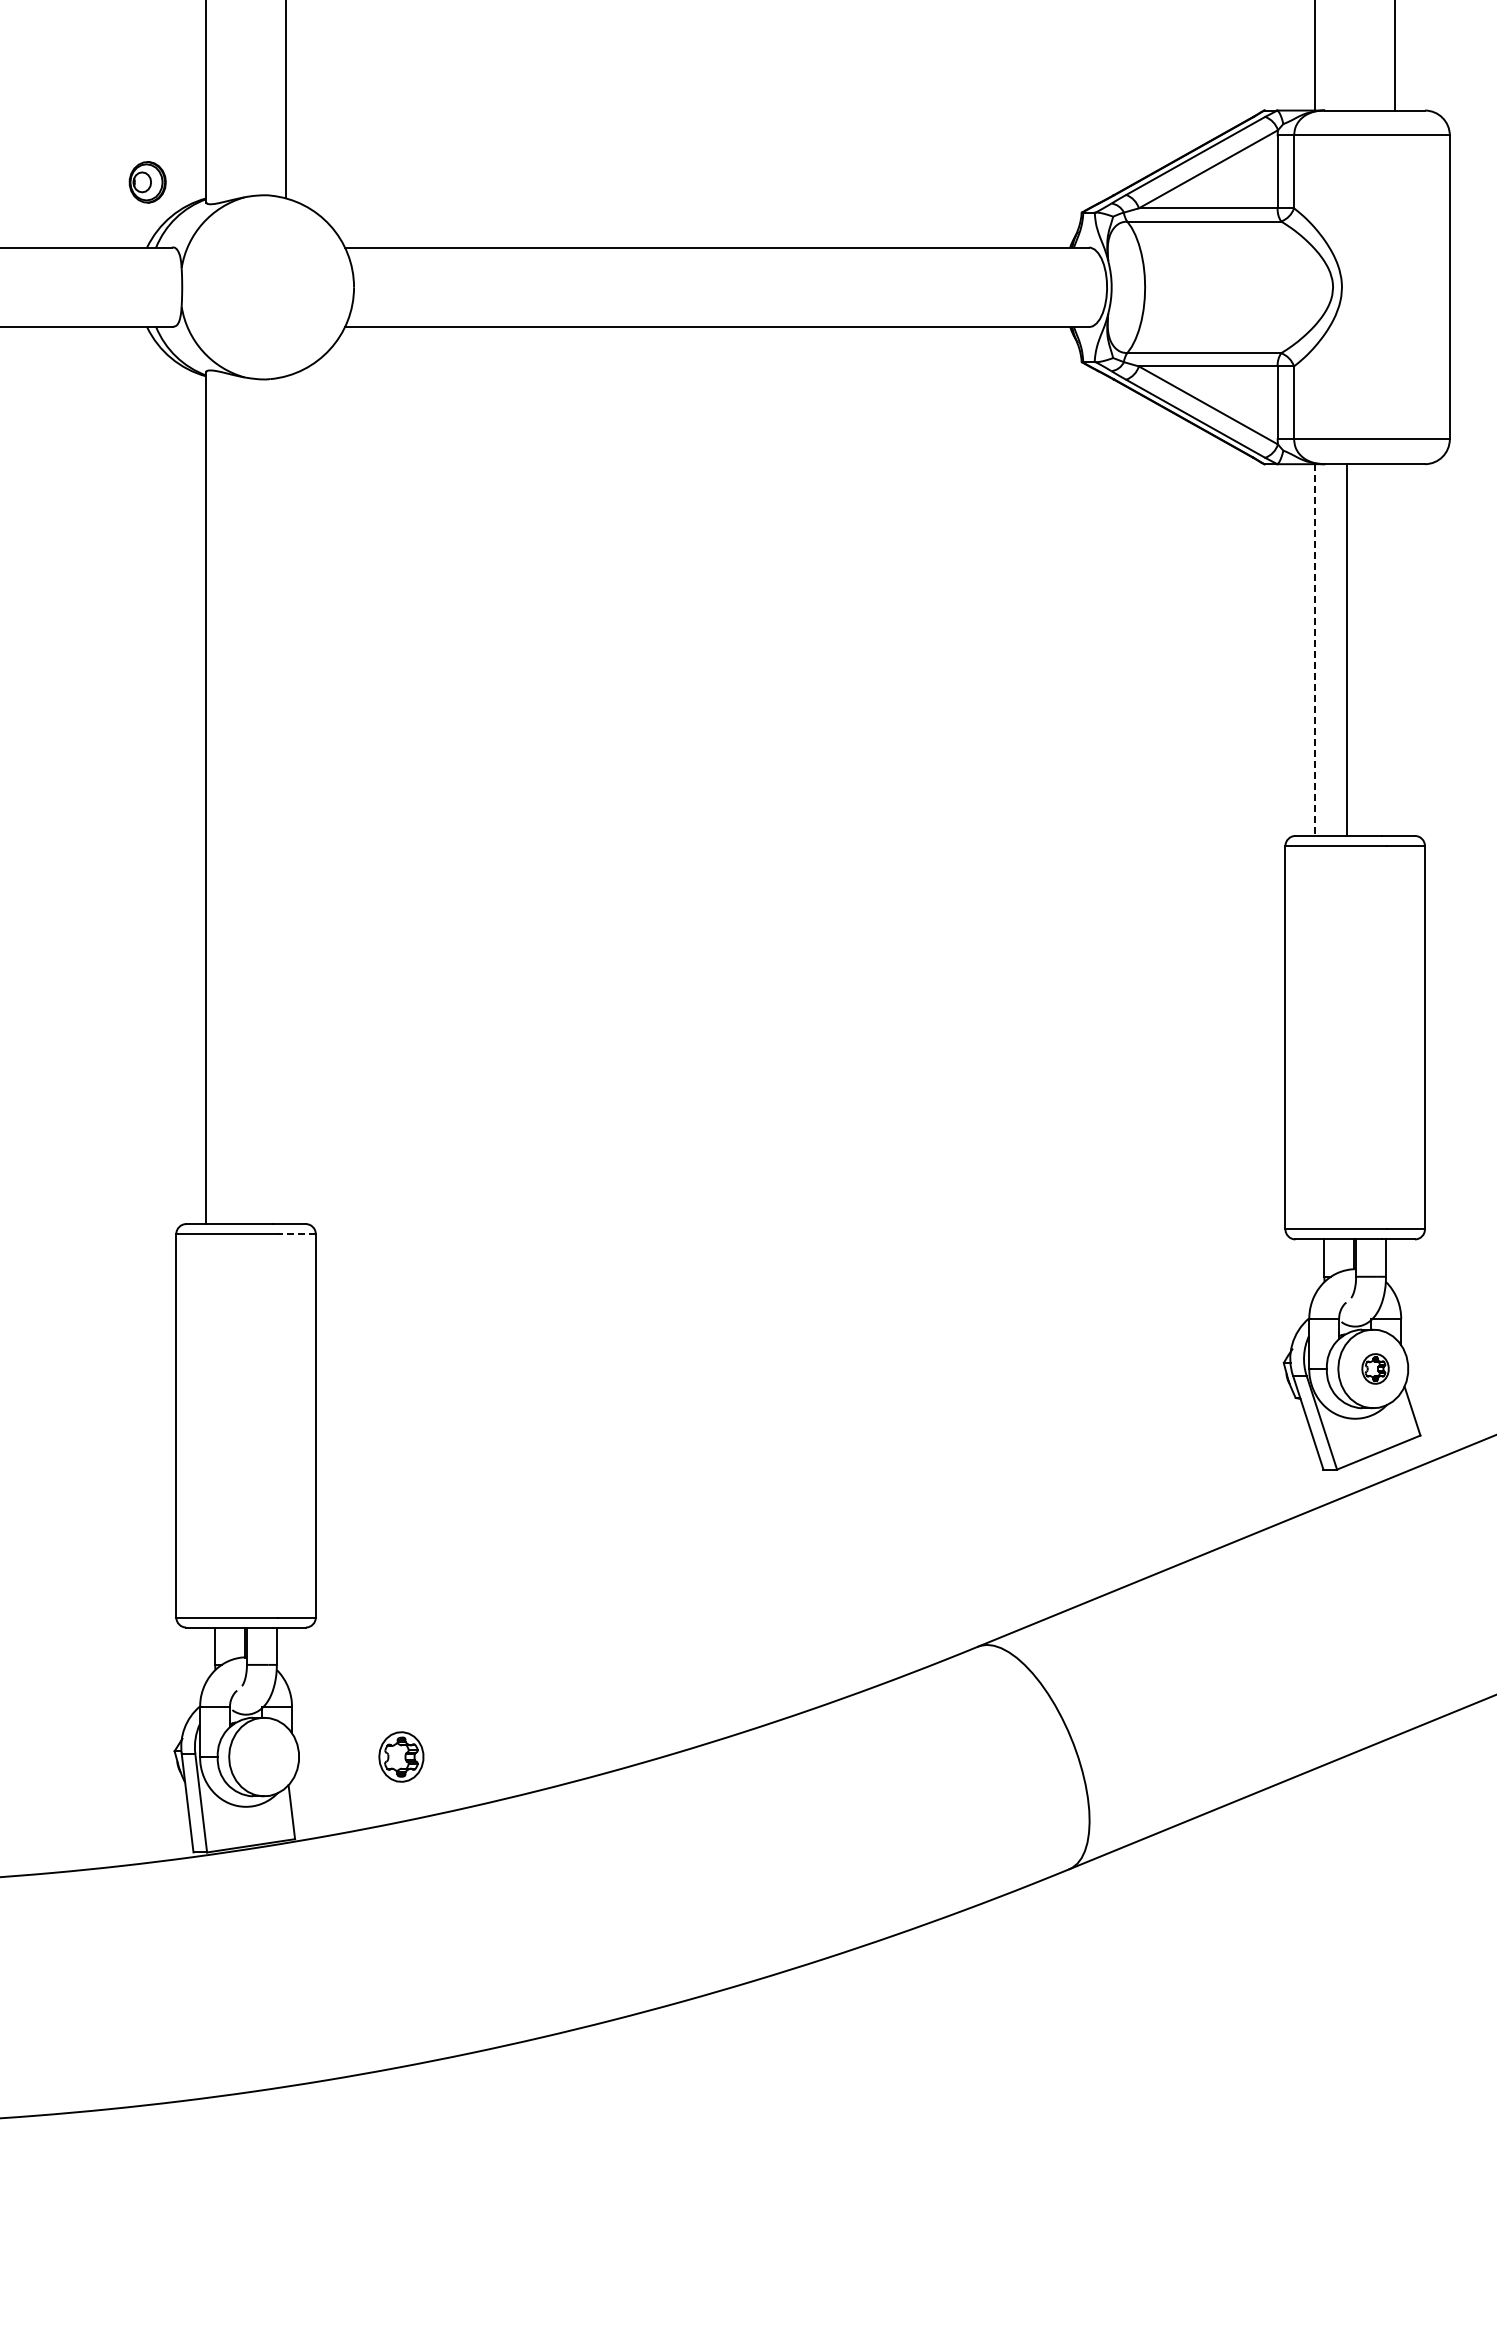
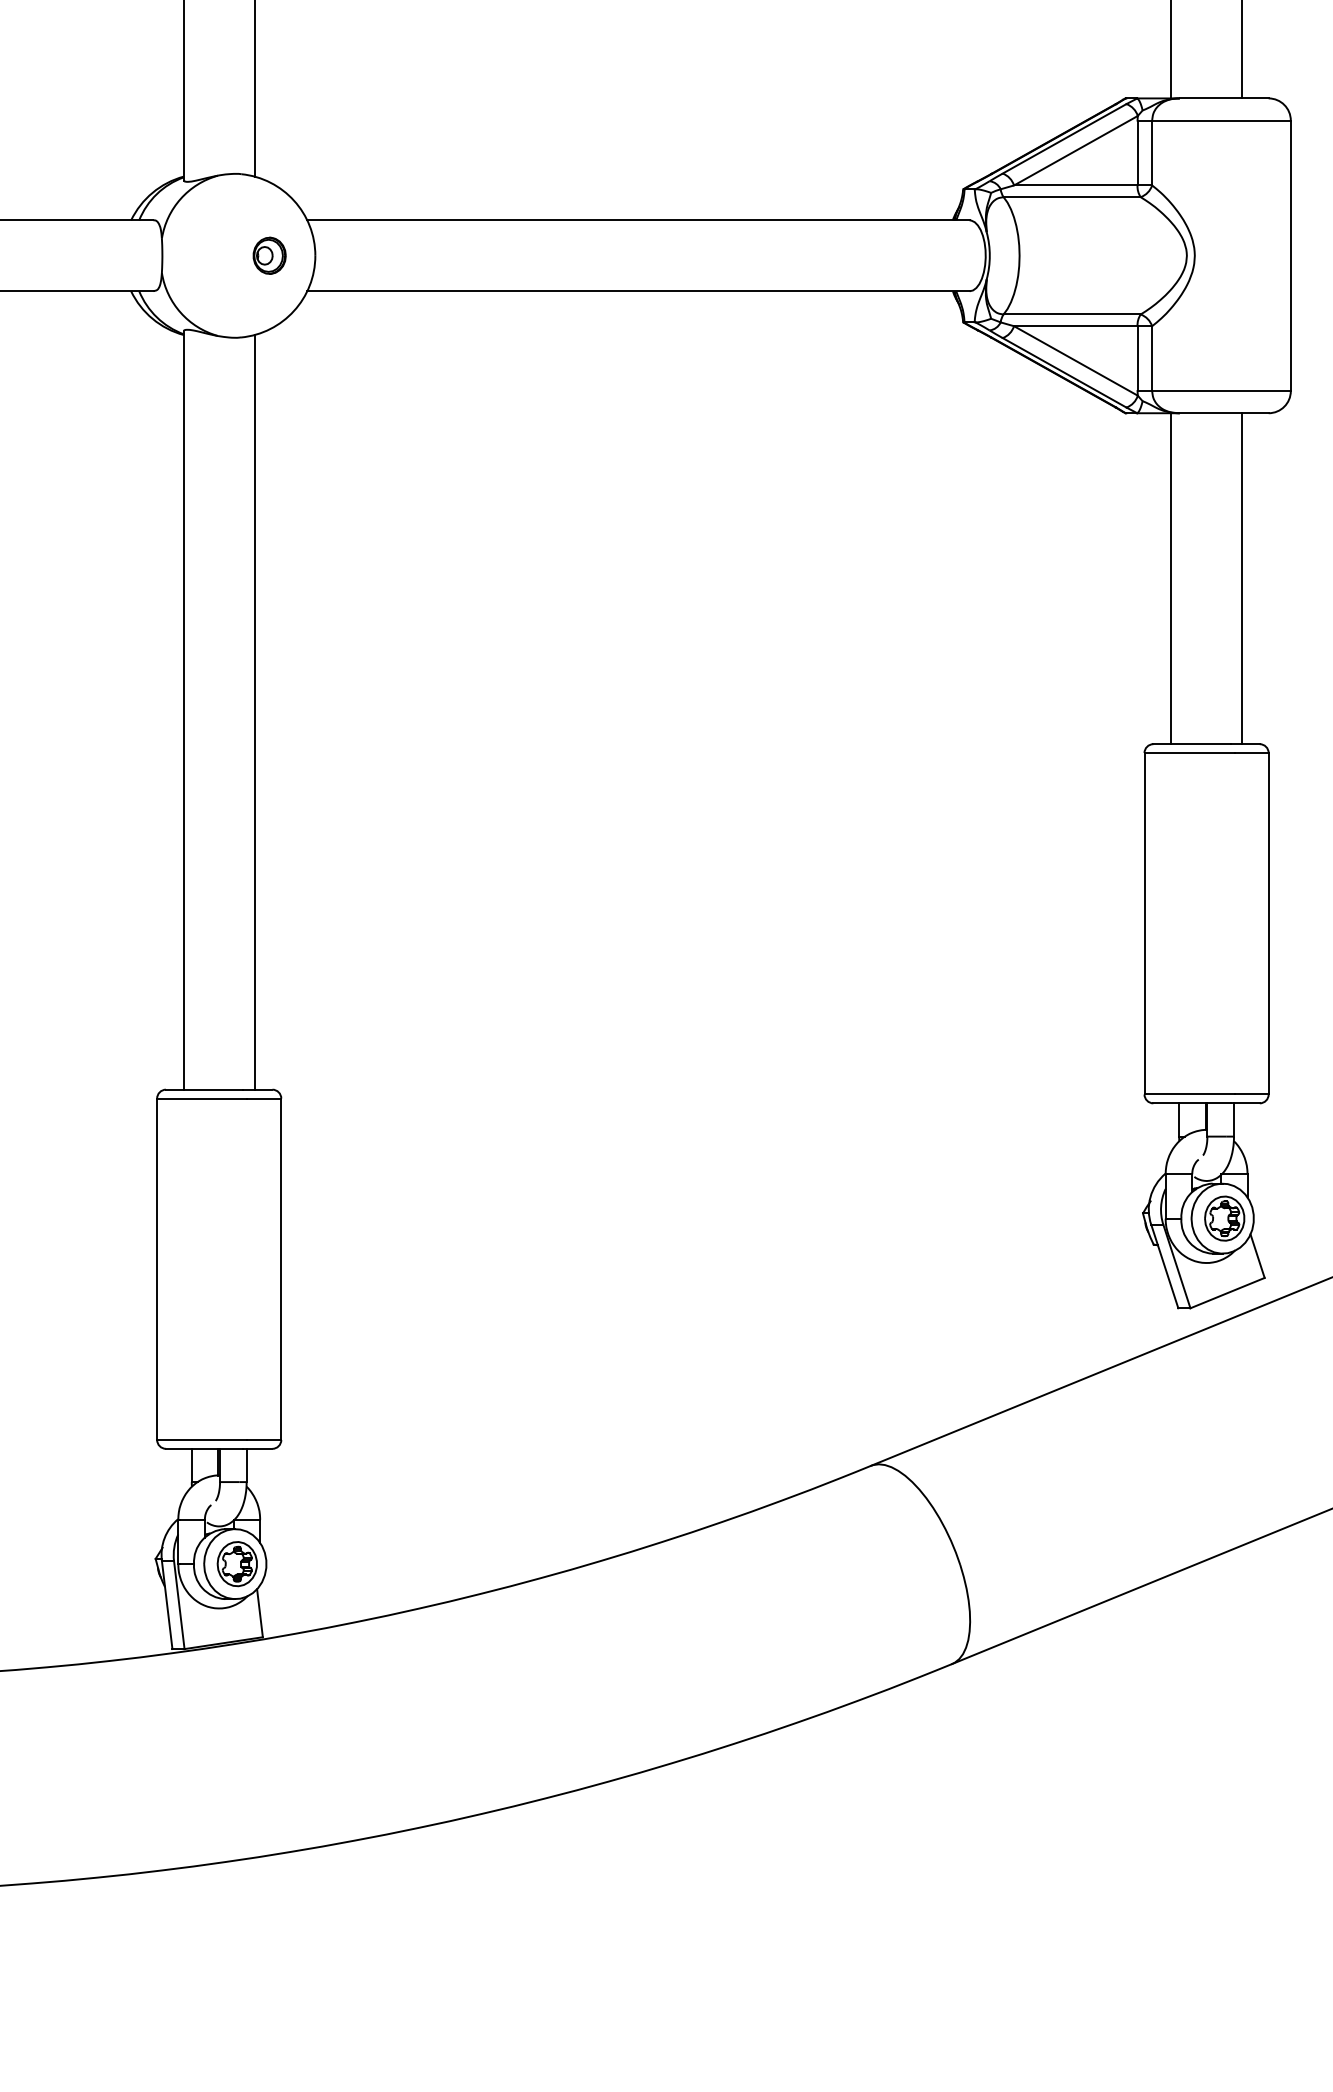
part: (147, 182) -> (269, 255), moved
line: (1347, 649) -> (1242, 578), moved
line: (1315, 650) -> (1171, 579), dashed -> solid
line: (285, 800) -> (254, 712), added
line: (296, 1234) -> (264, 1098), dashed -> solid
part: (1375, 1368) -> (1224, 1218), size x1.67
part: (401, 1756) -> (237, 1563), moved

